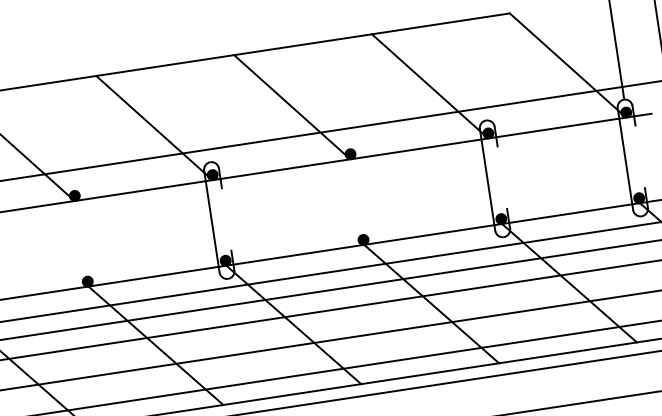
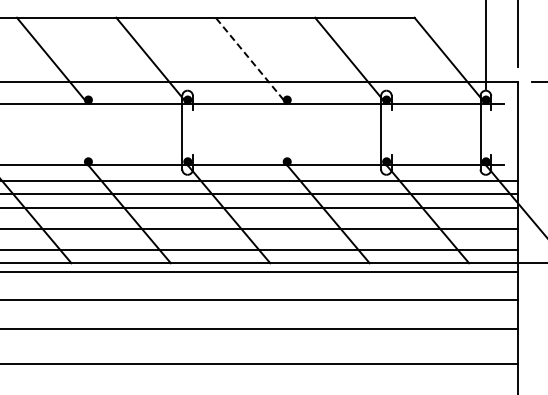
line: (289, 104) -> (249, 58), solid -> dashed

